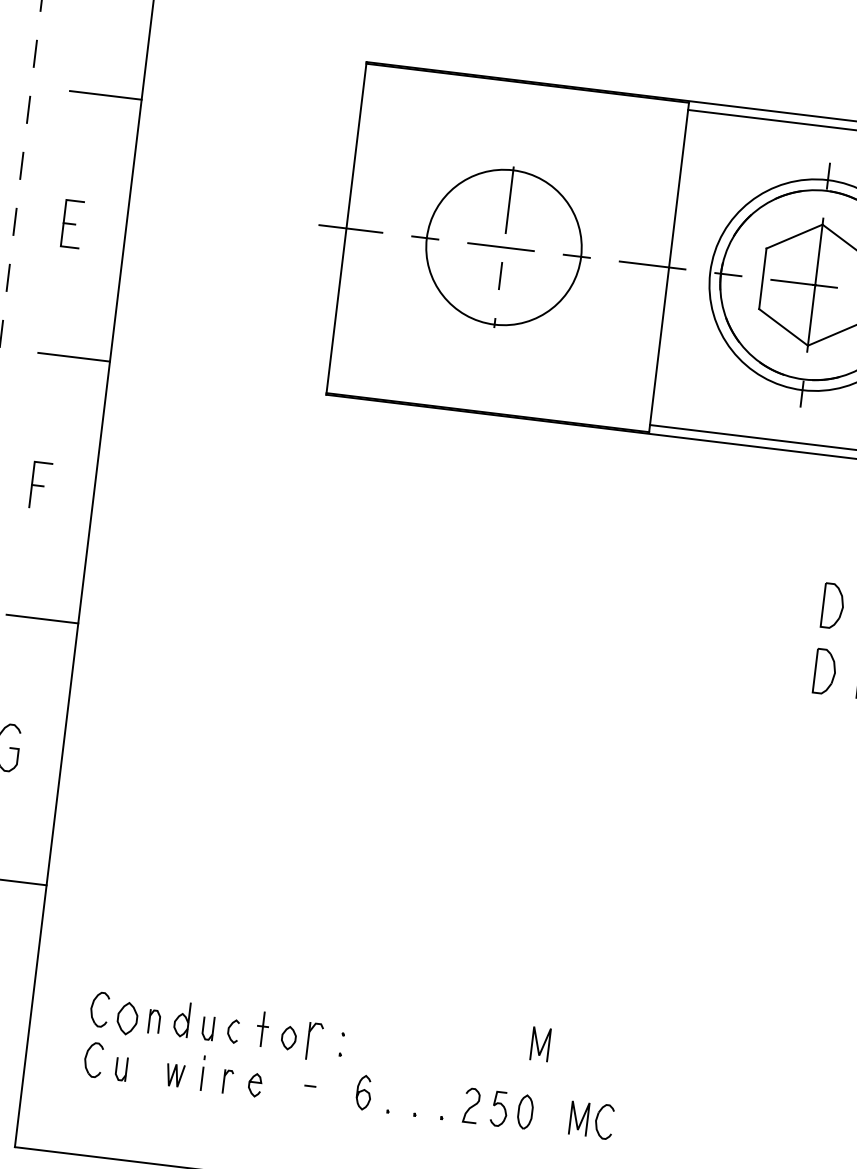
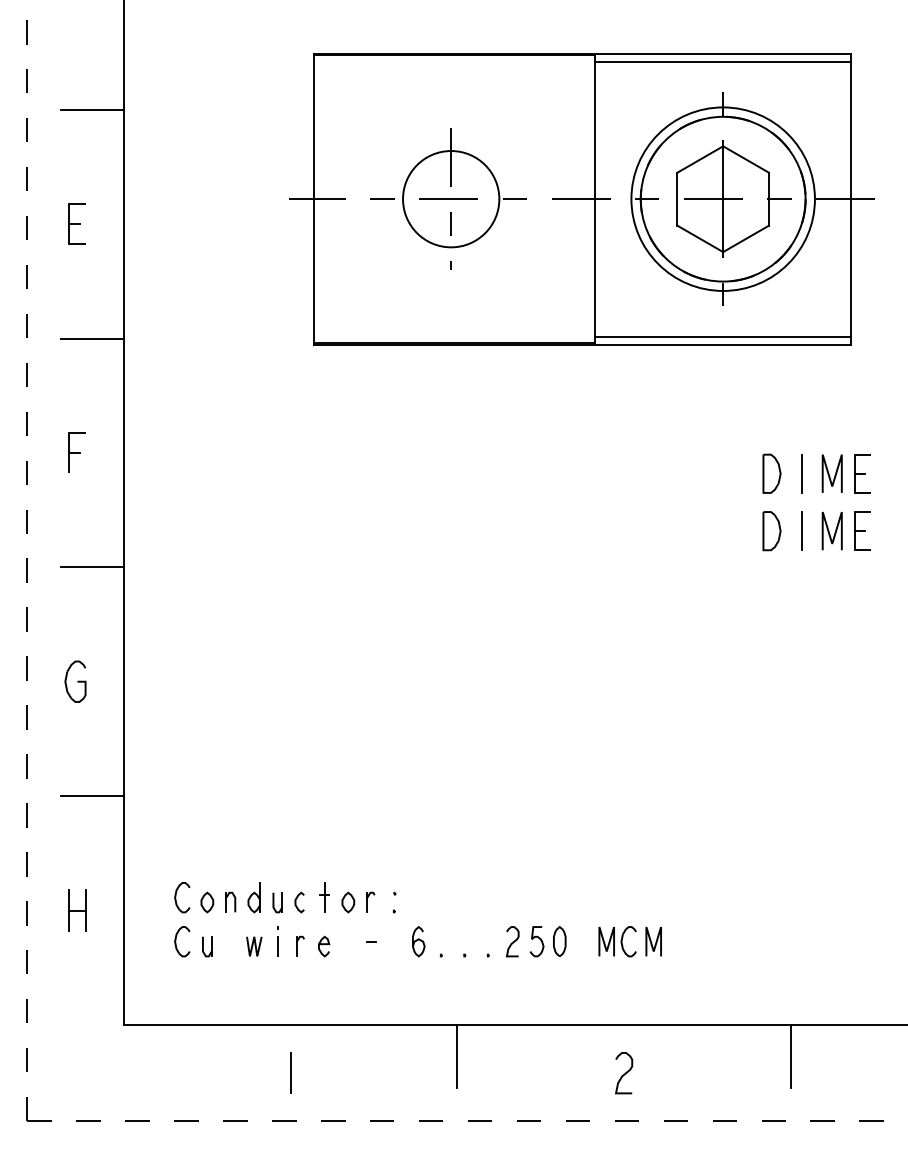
circle: (504, 247) -> (451, 199), size x0.71
part: (127, 1018) -> (207, 902), size x0.71
part: (314, 1040) -> (370, 901), size x0.62
line: (538, 1043) -> (651, 941), moved

